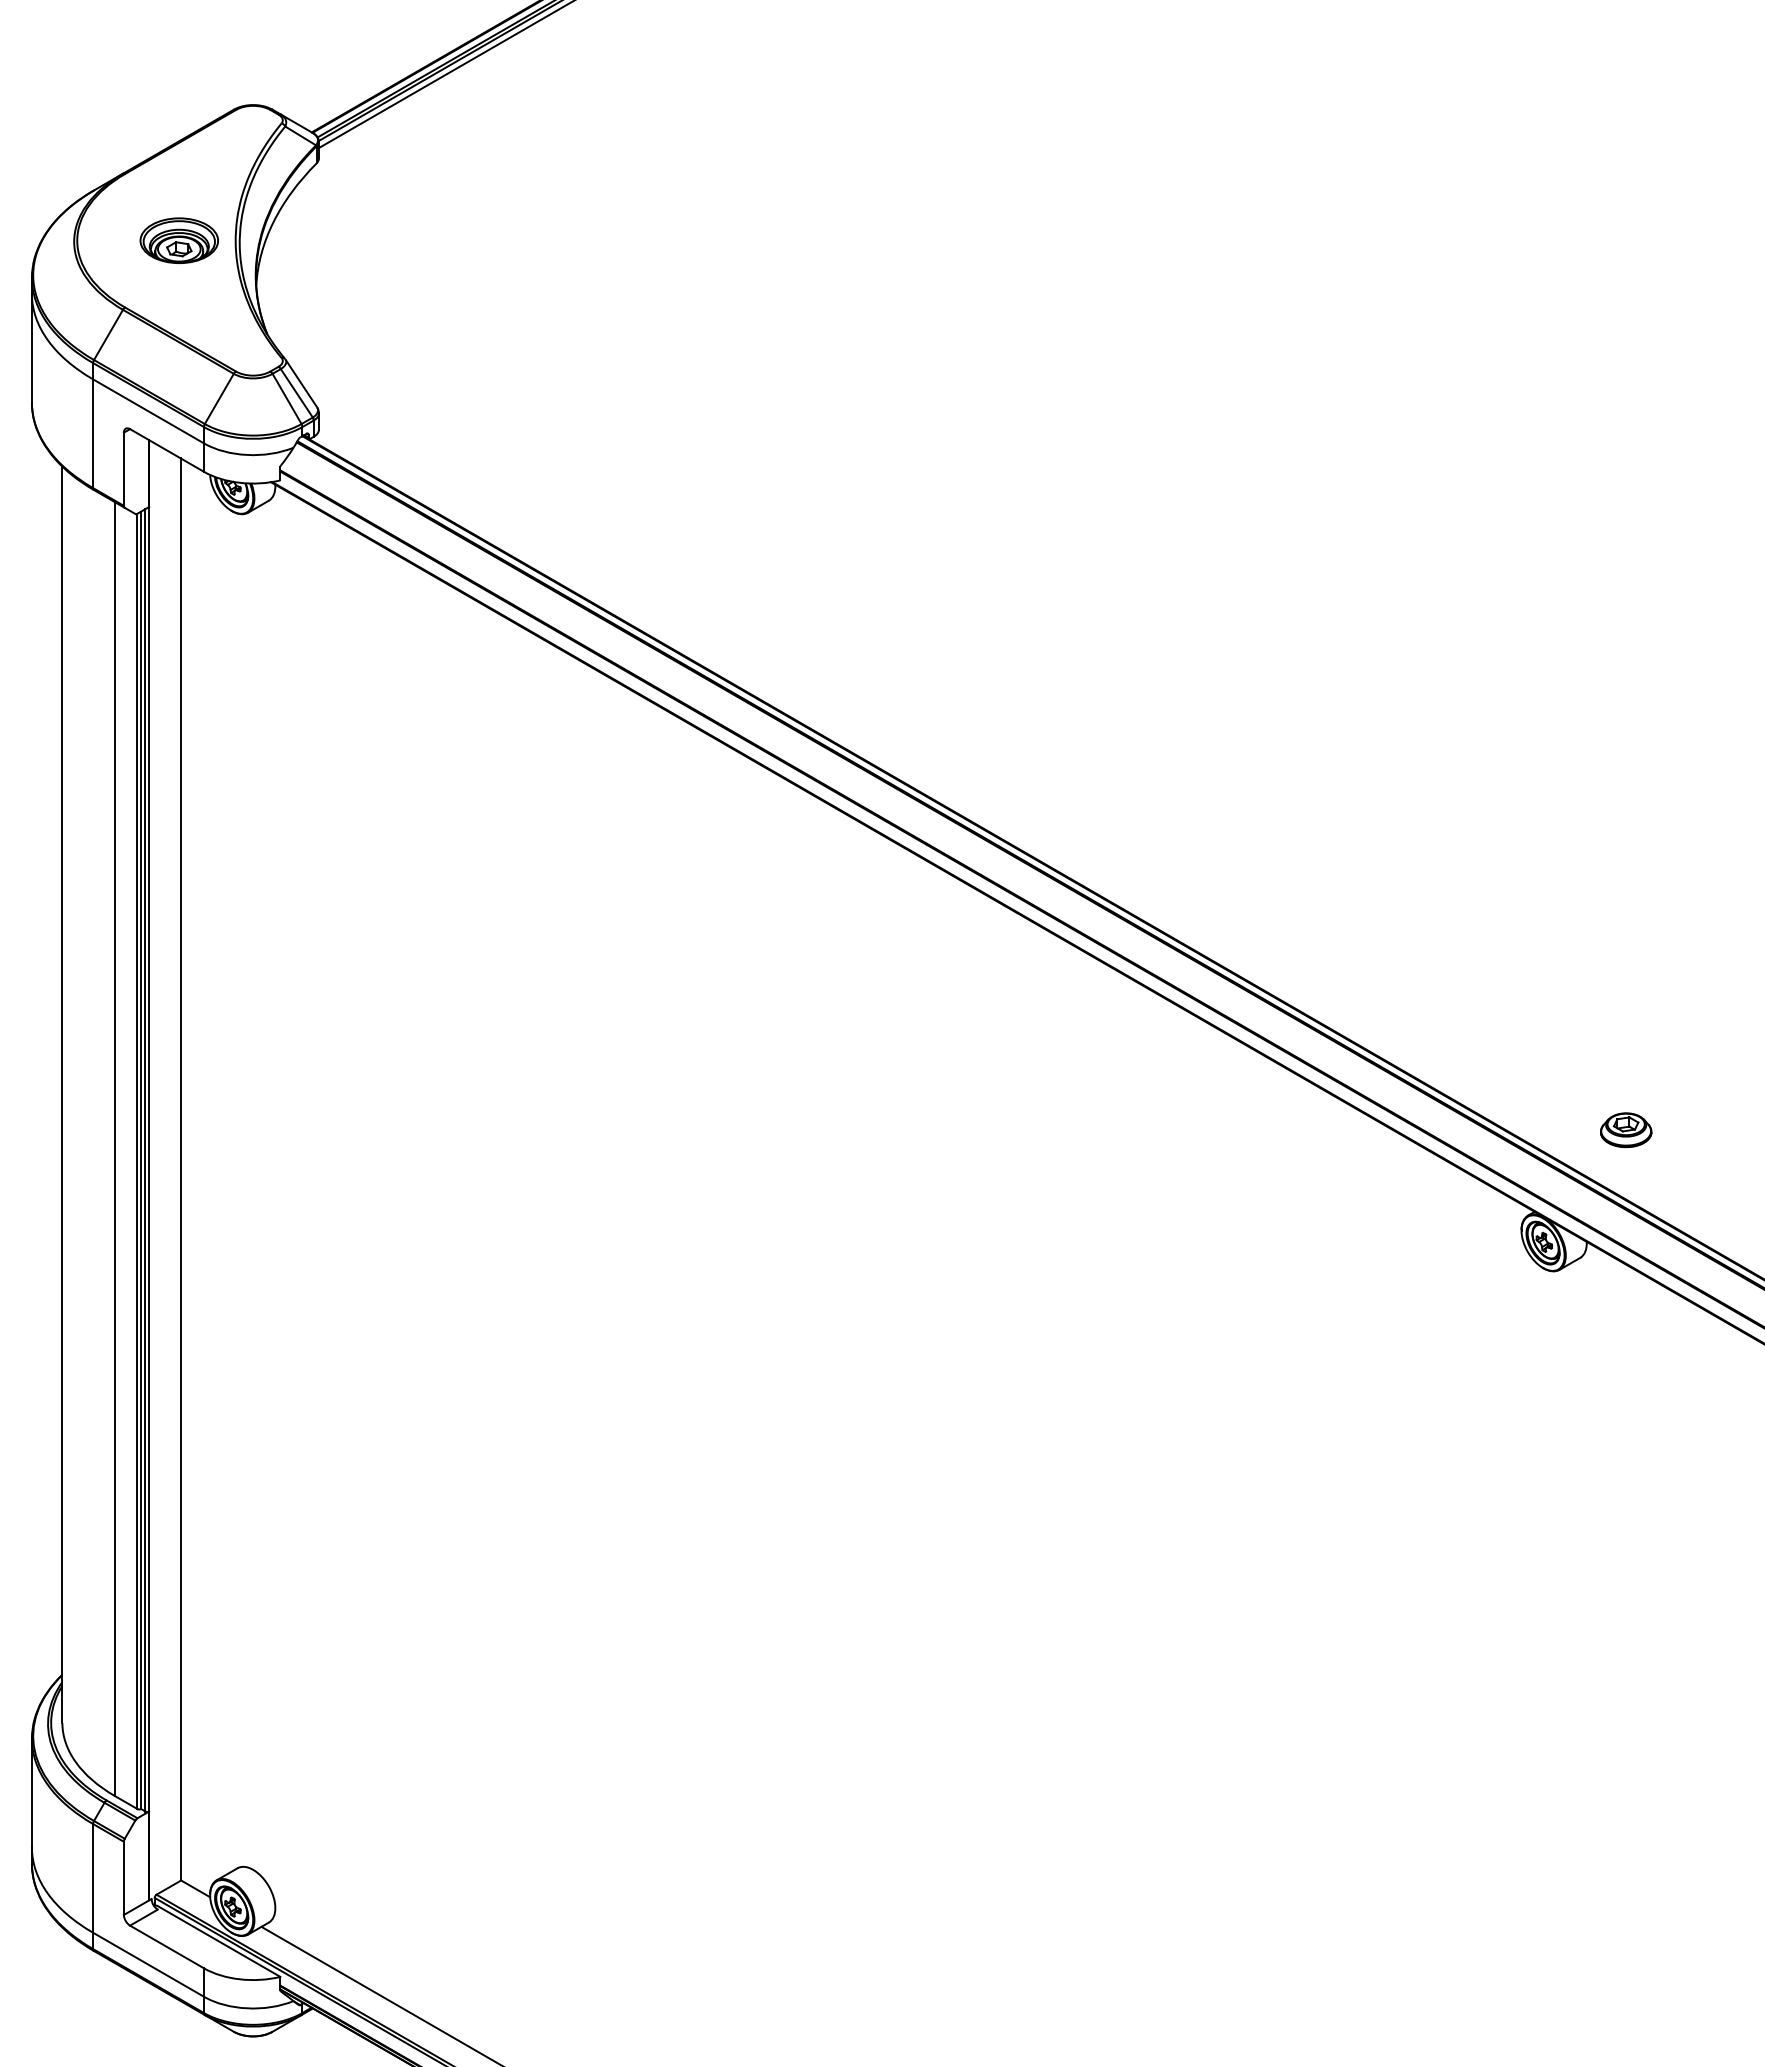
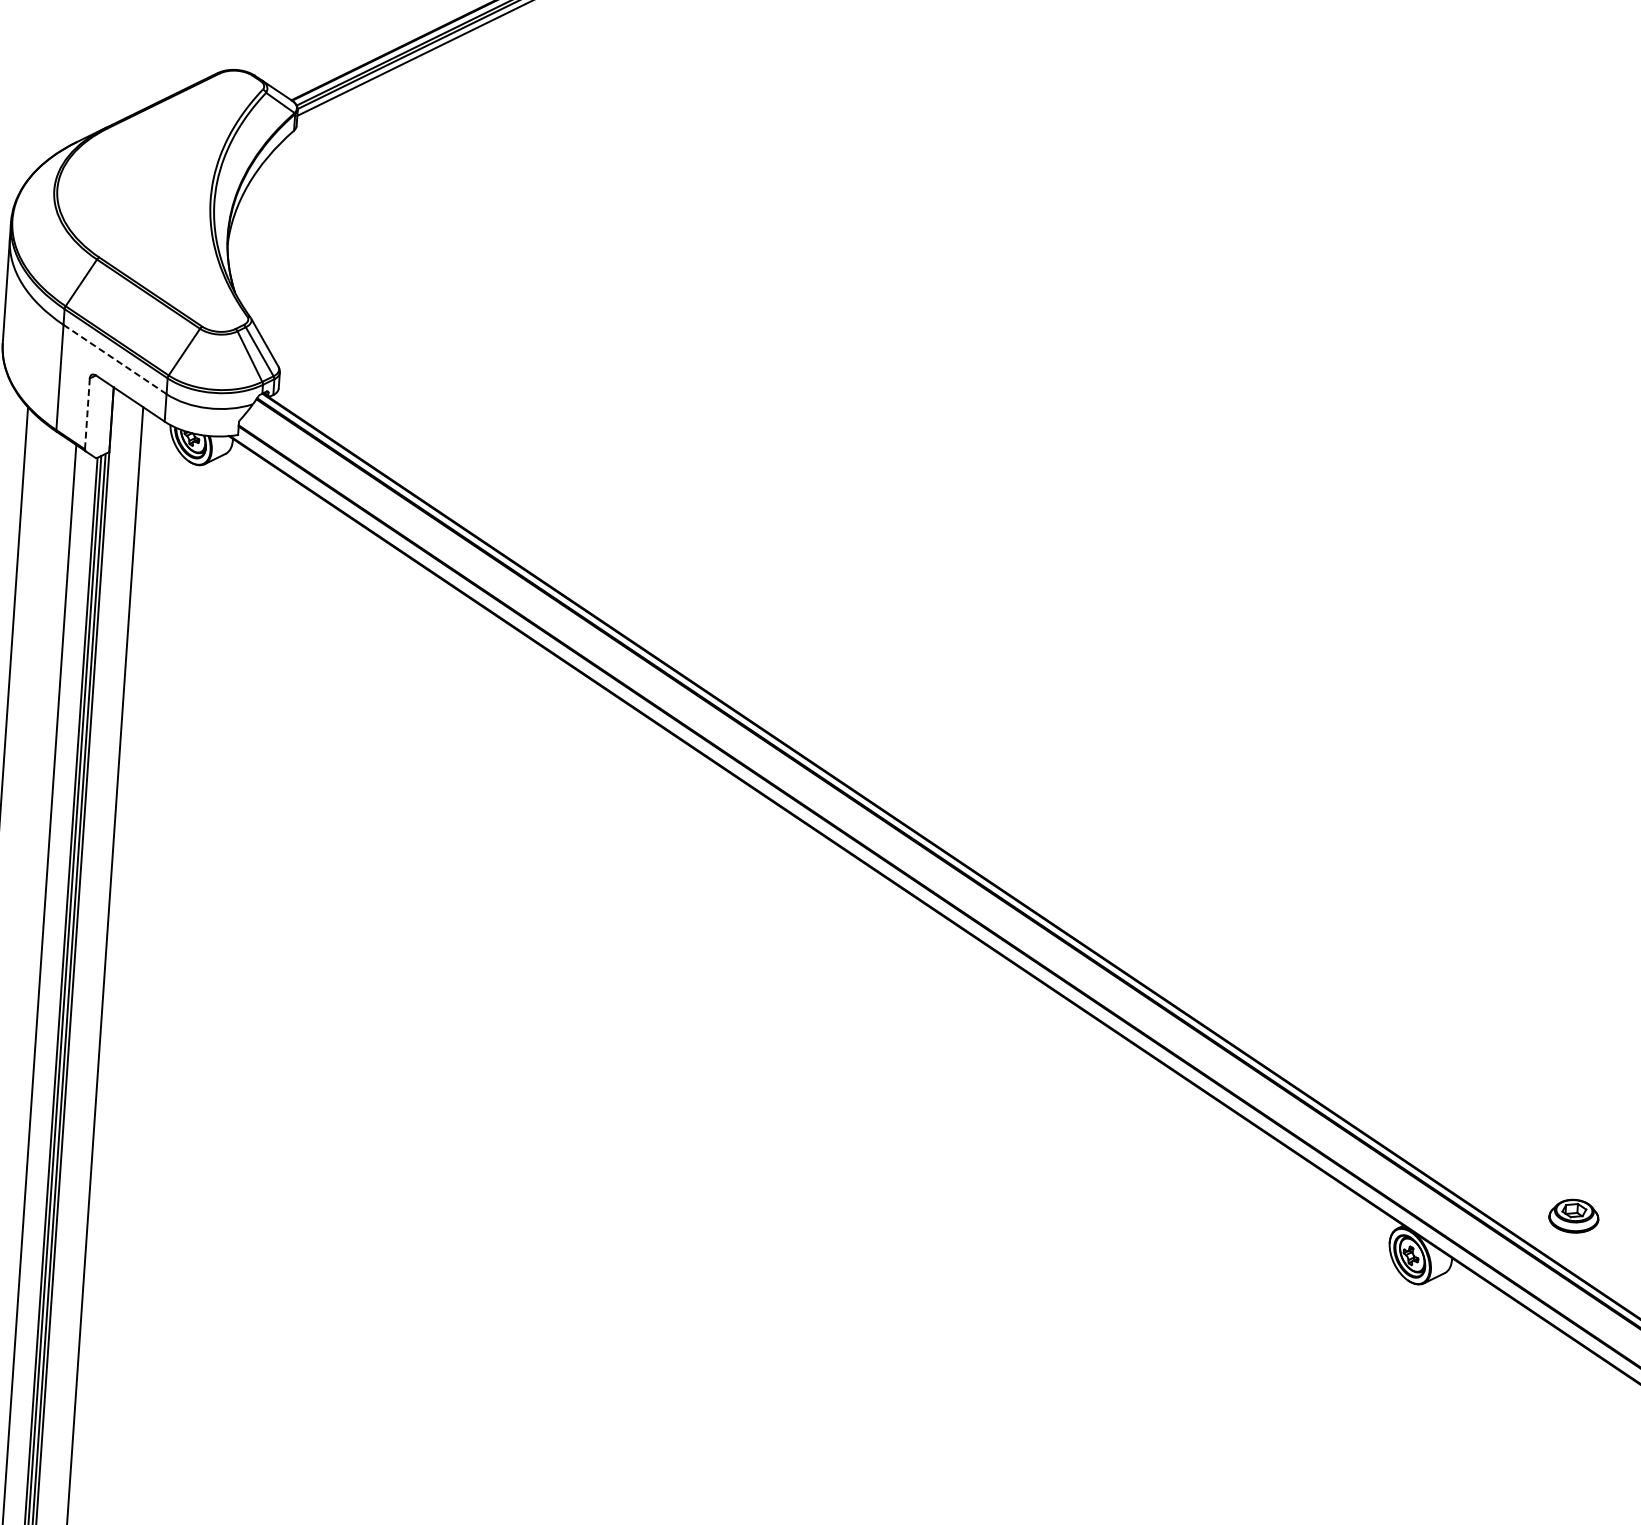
part: (178, 240) -> (155, 196), removed
line: (148, 411) -> (115, 359), solid -> dashed
line: (123, 469) -> (86, 414), solid -> dashed
part: (1626, 1130) -> (1574, 1216), moved

